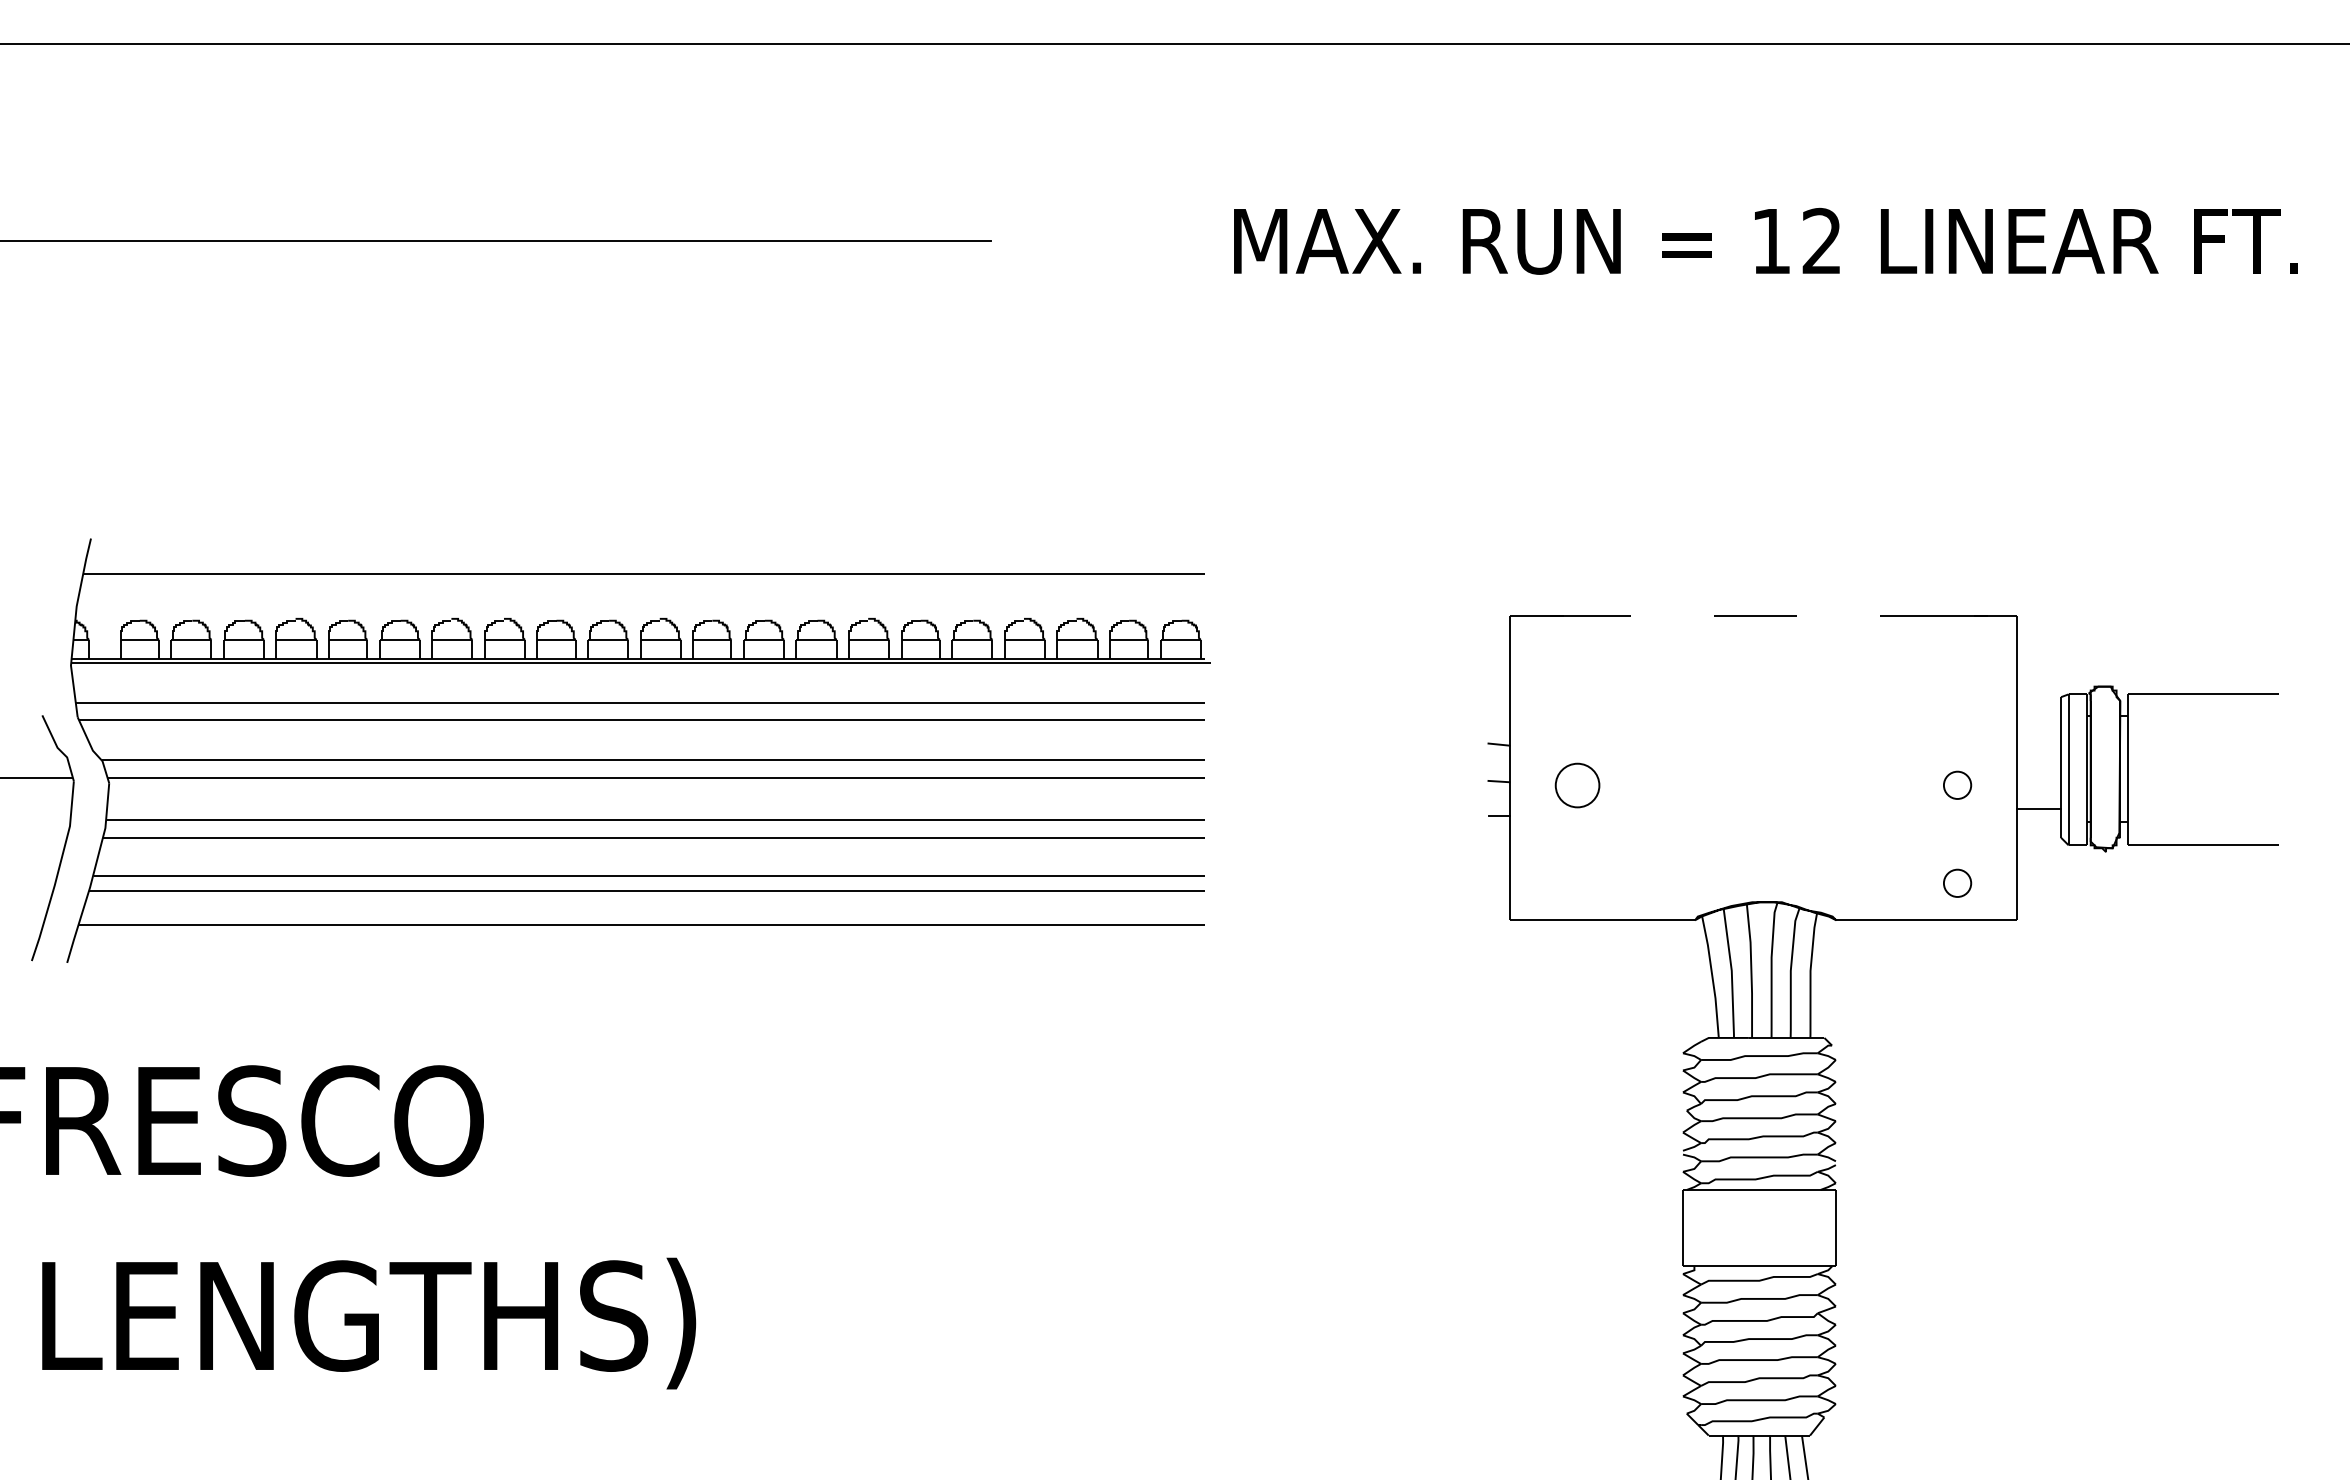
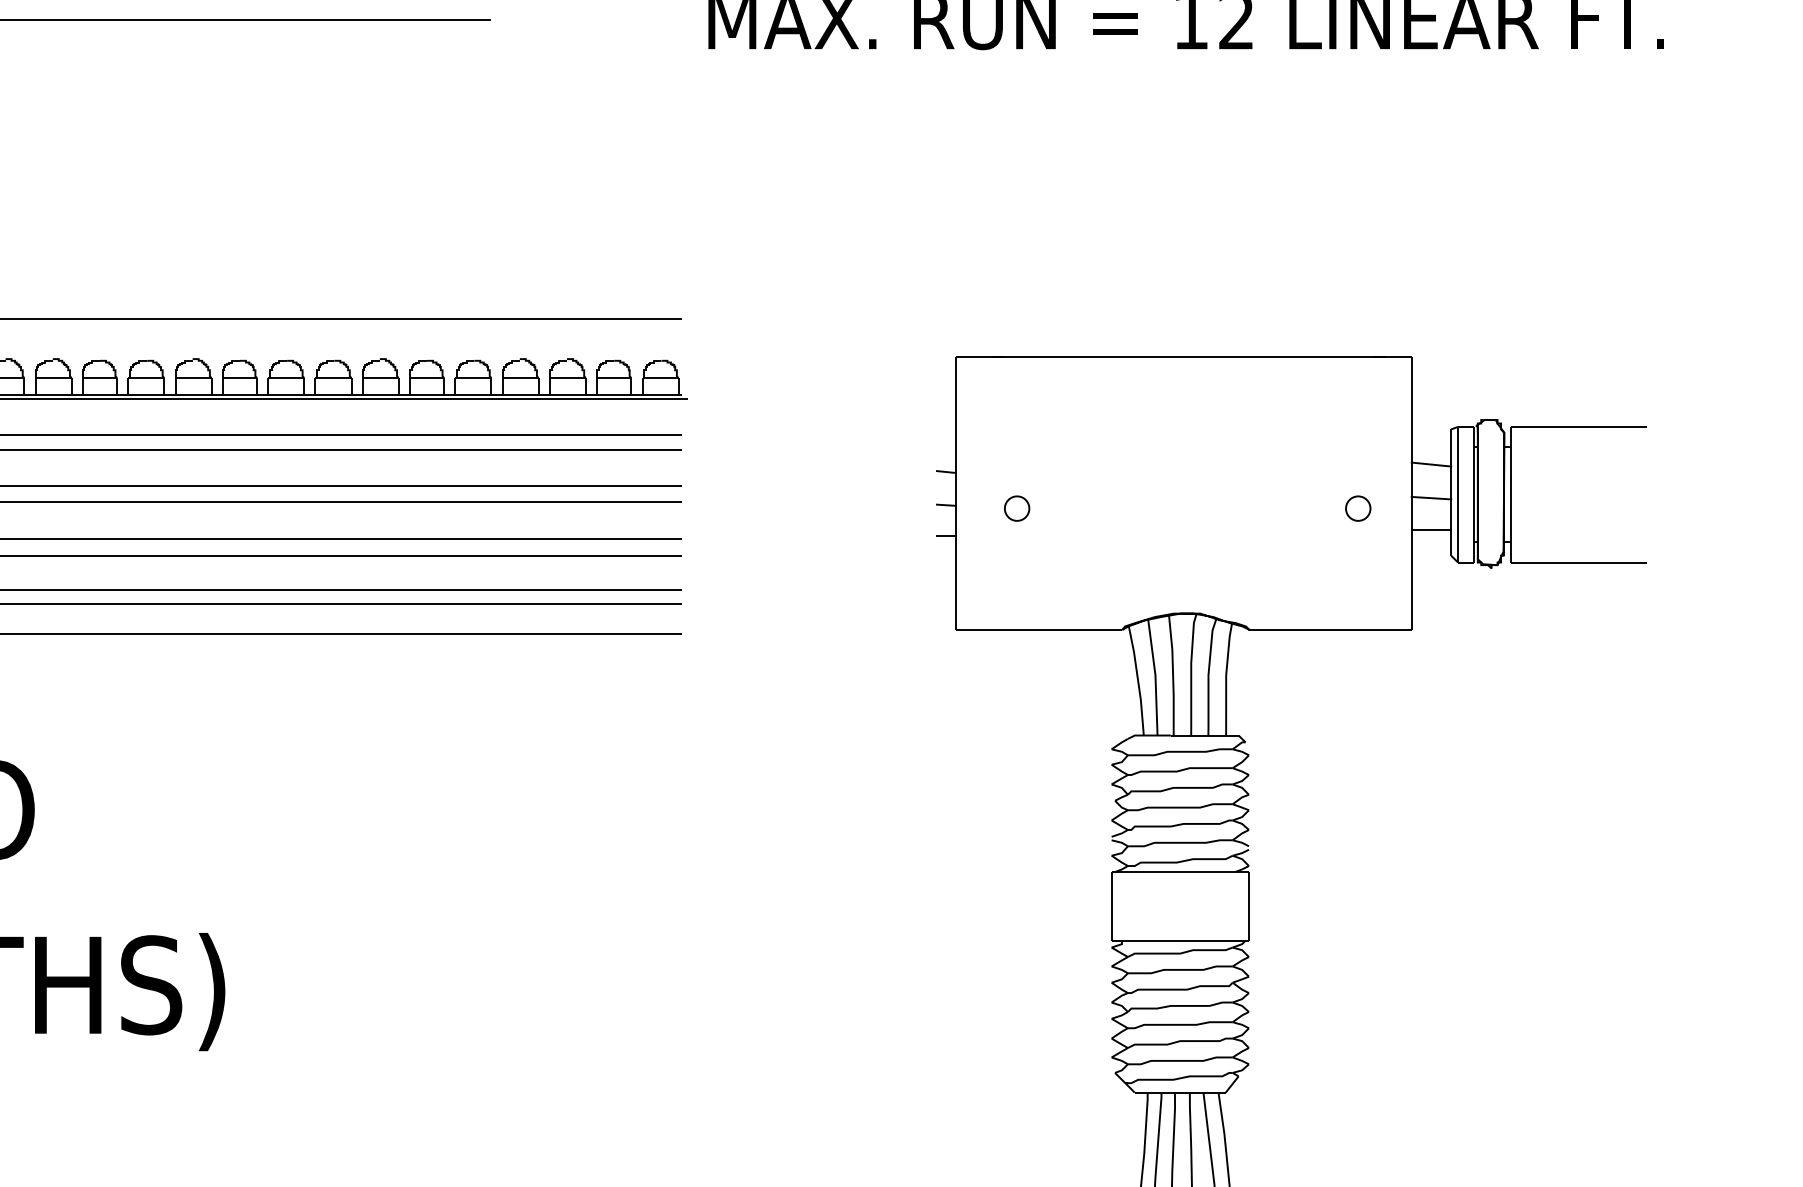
line: (1762, 616) -> (1183, 357), dashed -> solid
line: (2039, 736) -> (1431, 464), added
line: (2039, 773) -> (1431, 498), added
circle: (1577, 784) -> (1016, 507), size x0.62
circle: (1957, 882) -> (1358, 595), removed

